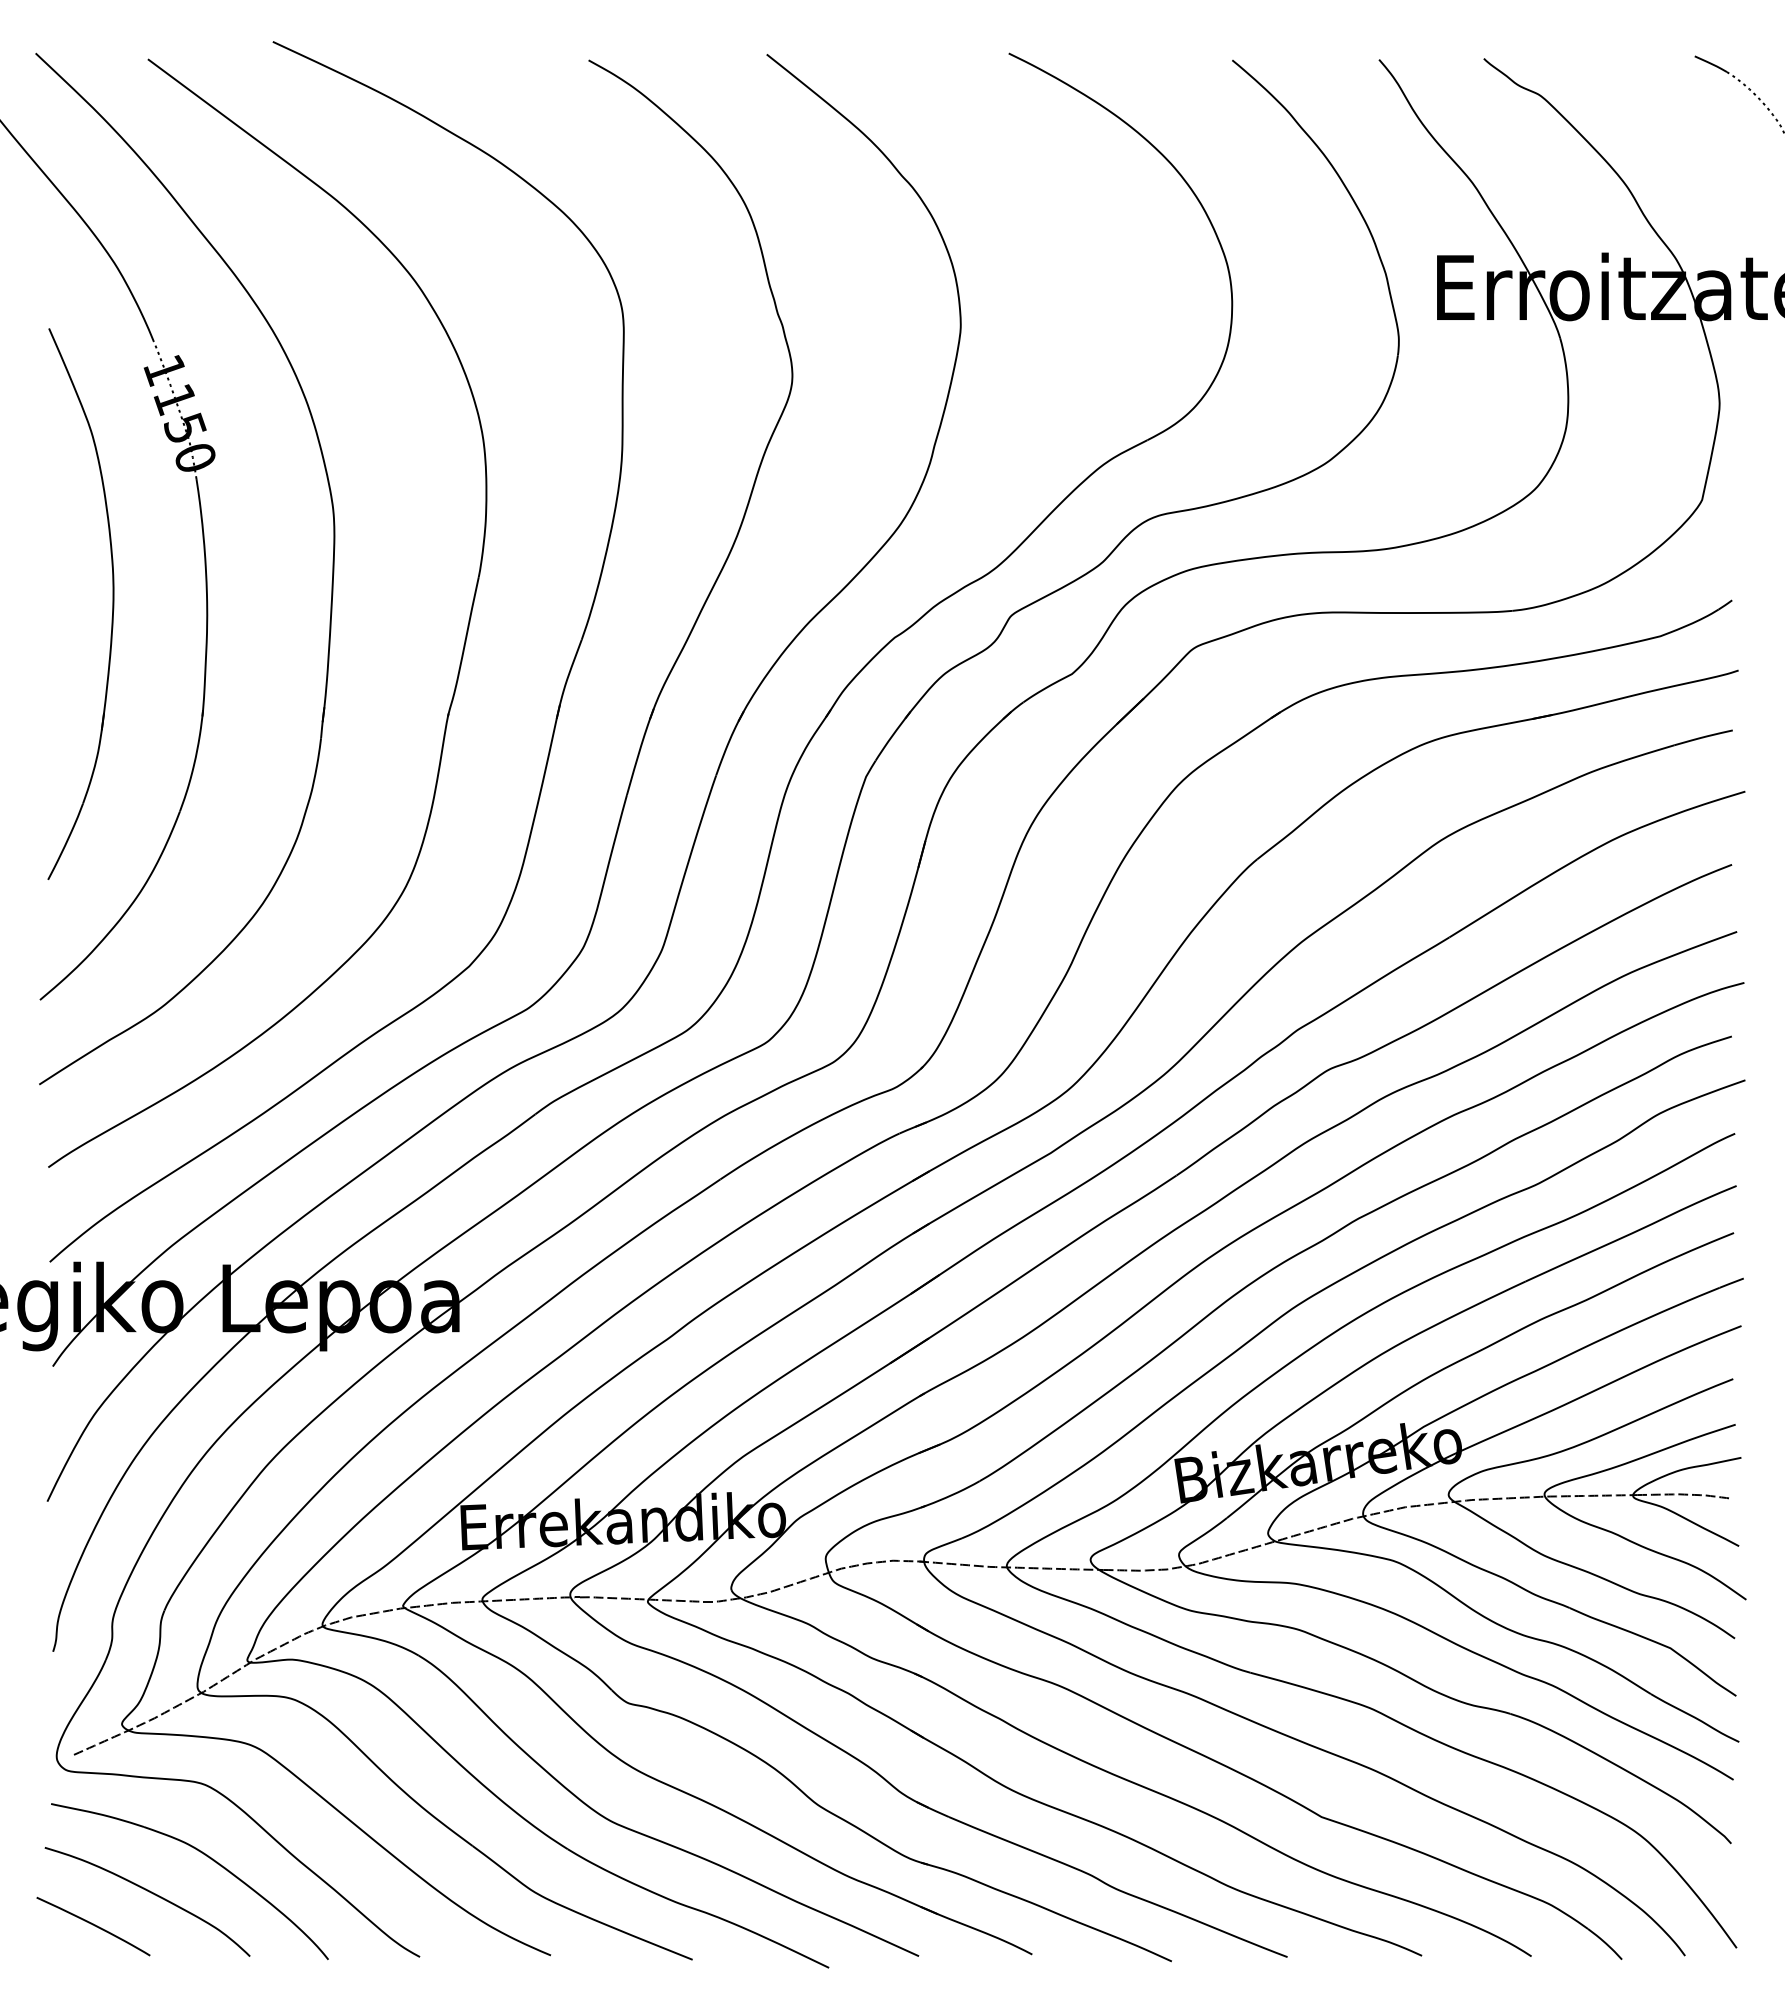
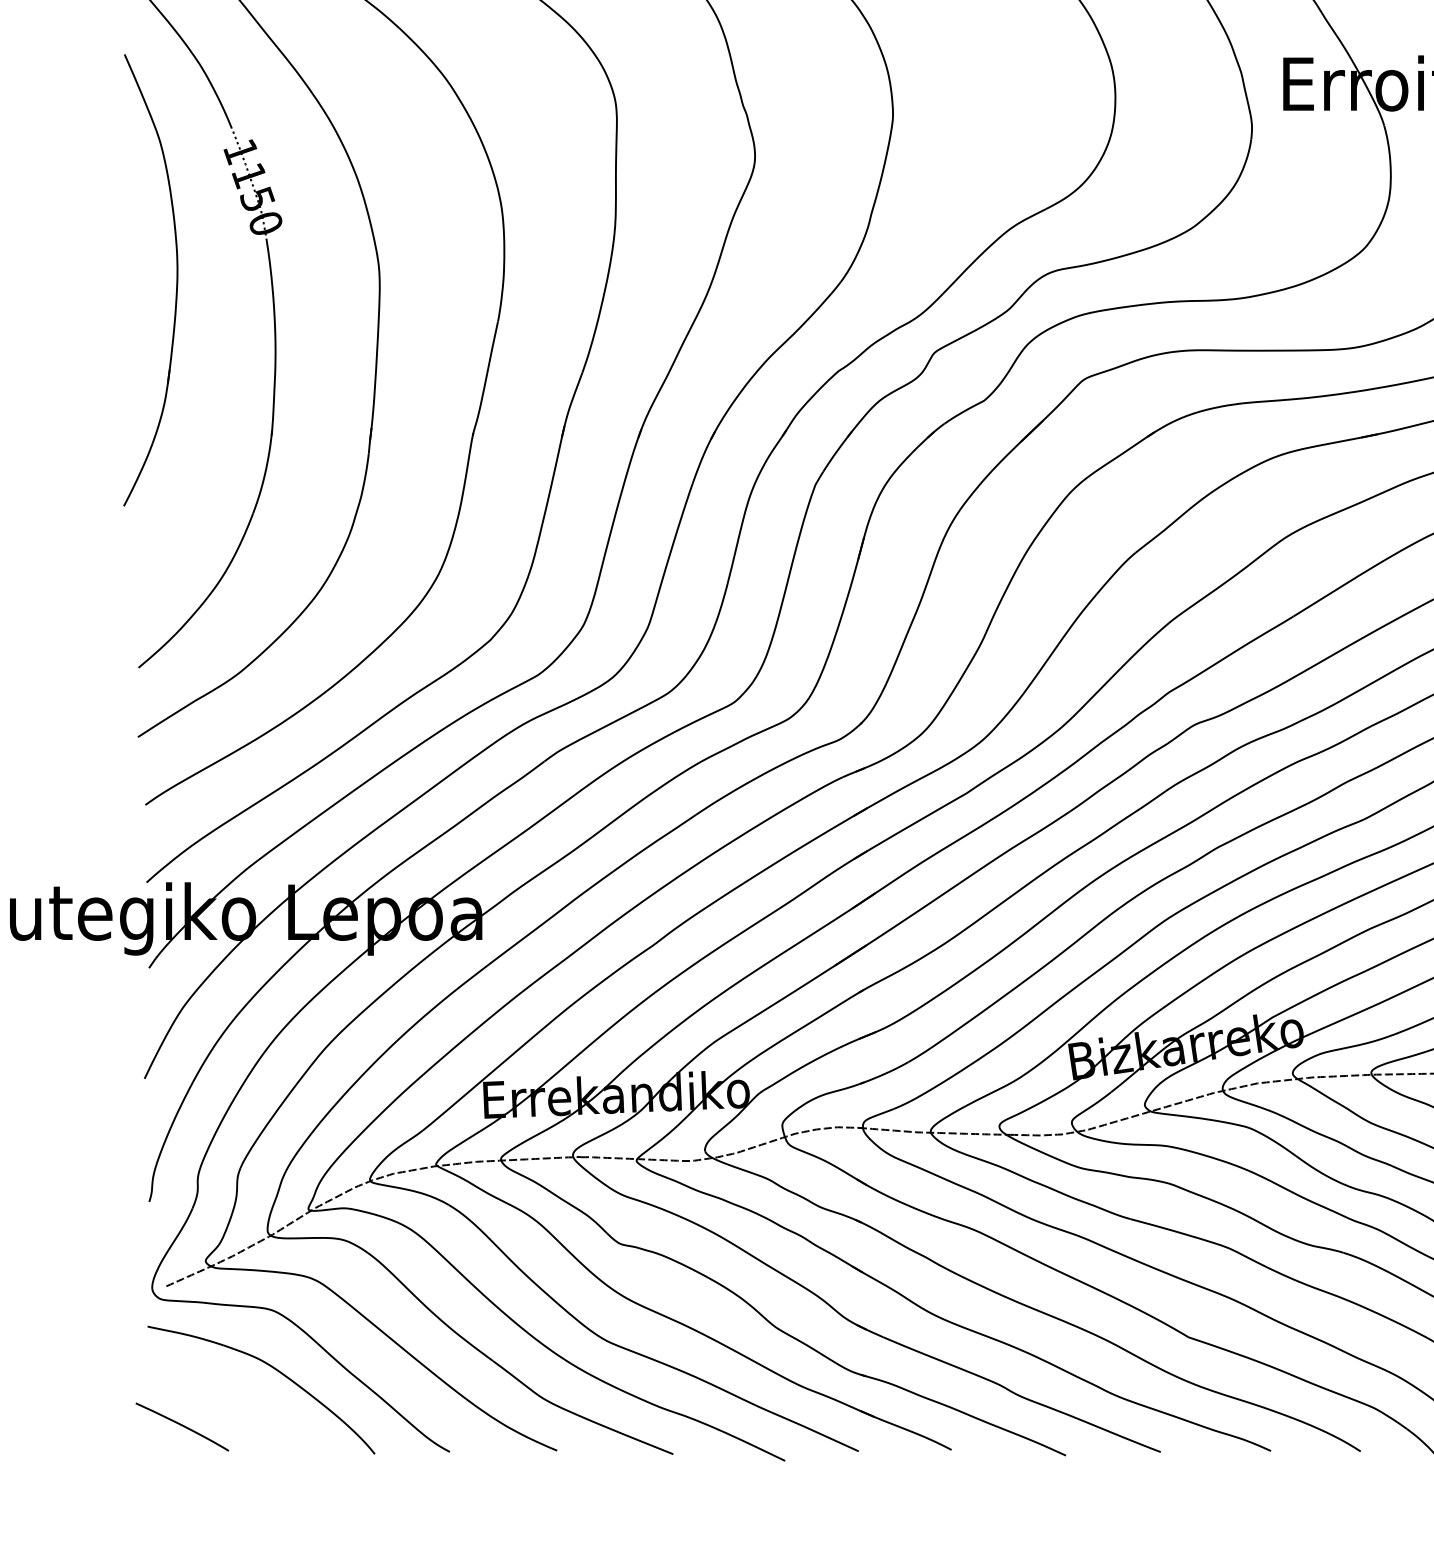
part: (112, 603) -> (176, 279), moved
curve: (152, 1894) -> (230, 1400), removed

